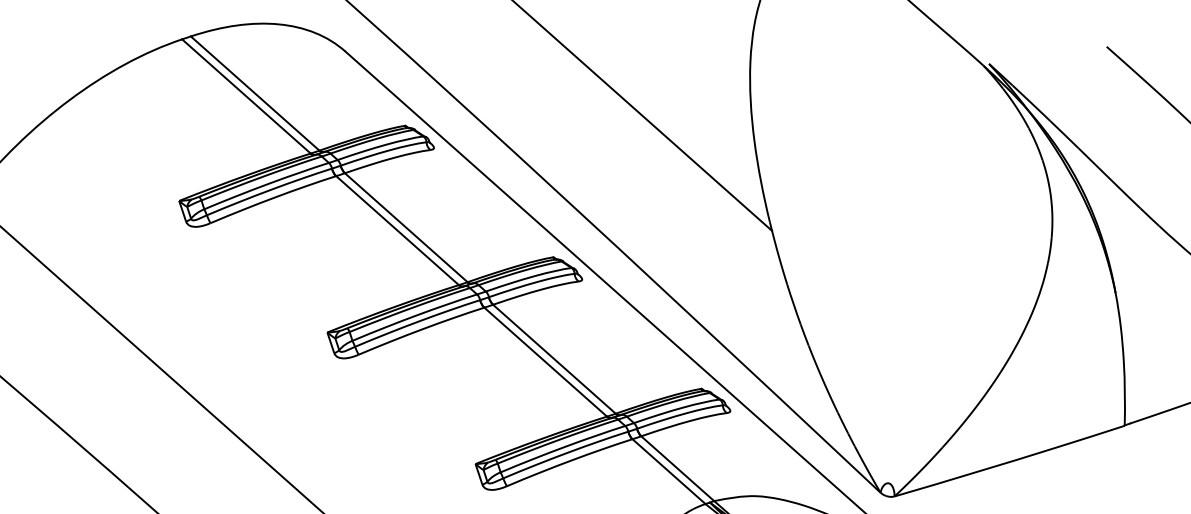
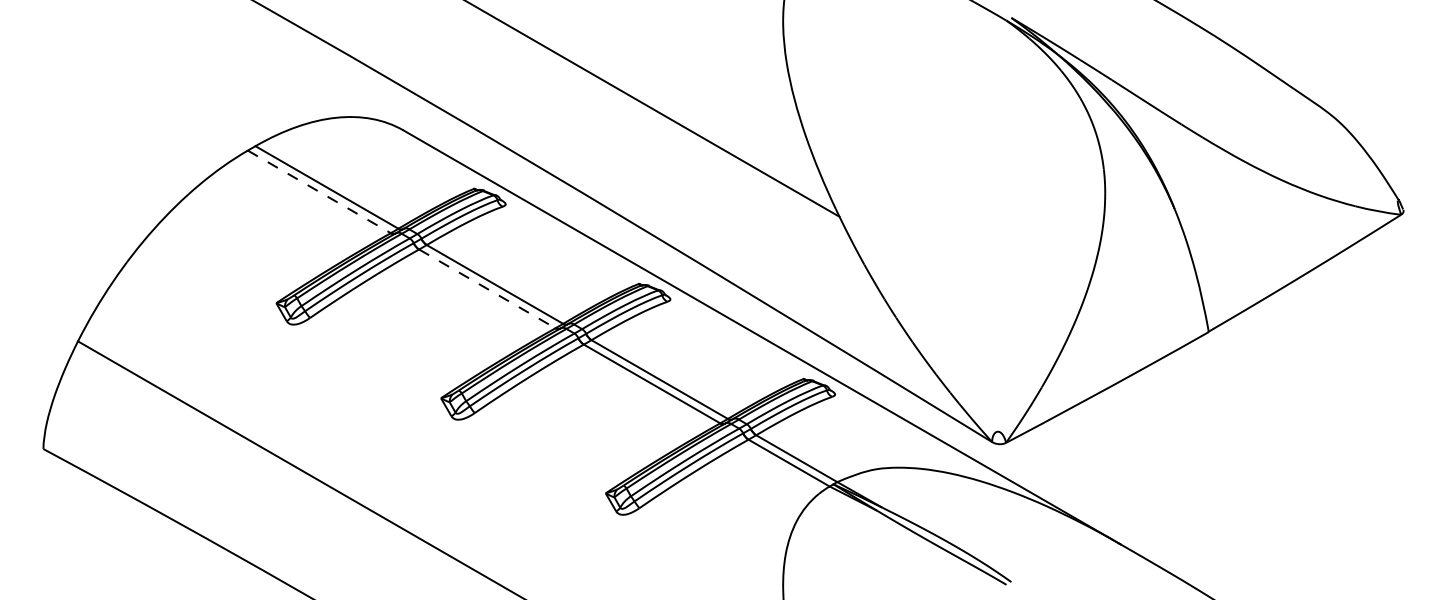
line: (246, 96) -> (319, 191), solid -> dashed
line: (397, 230) -> (487, 288), solid -> dashed

